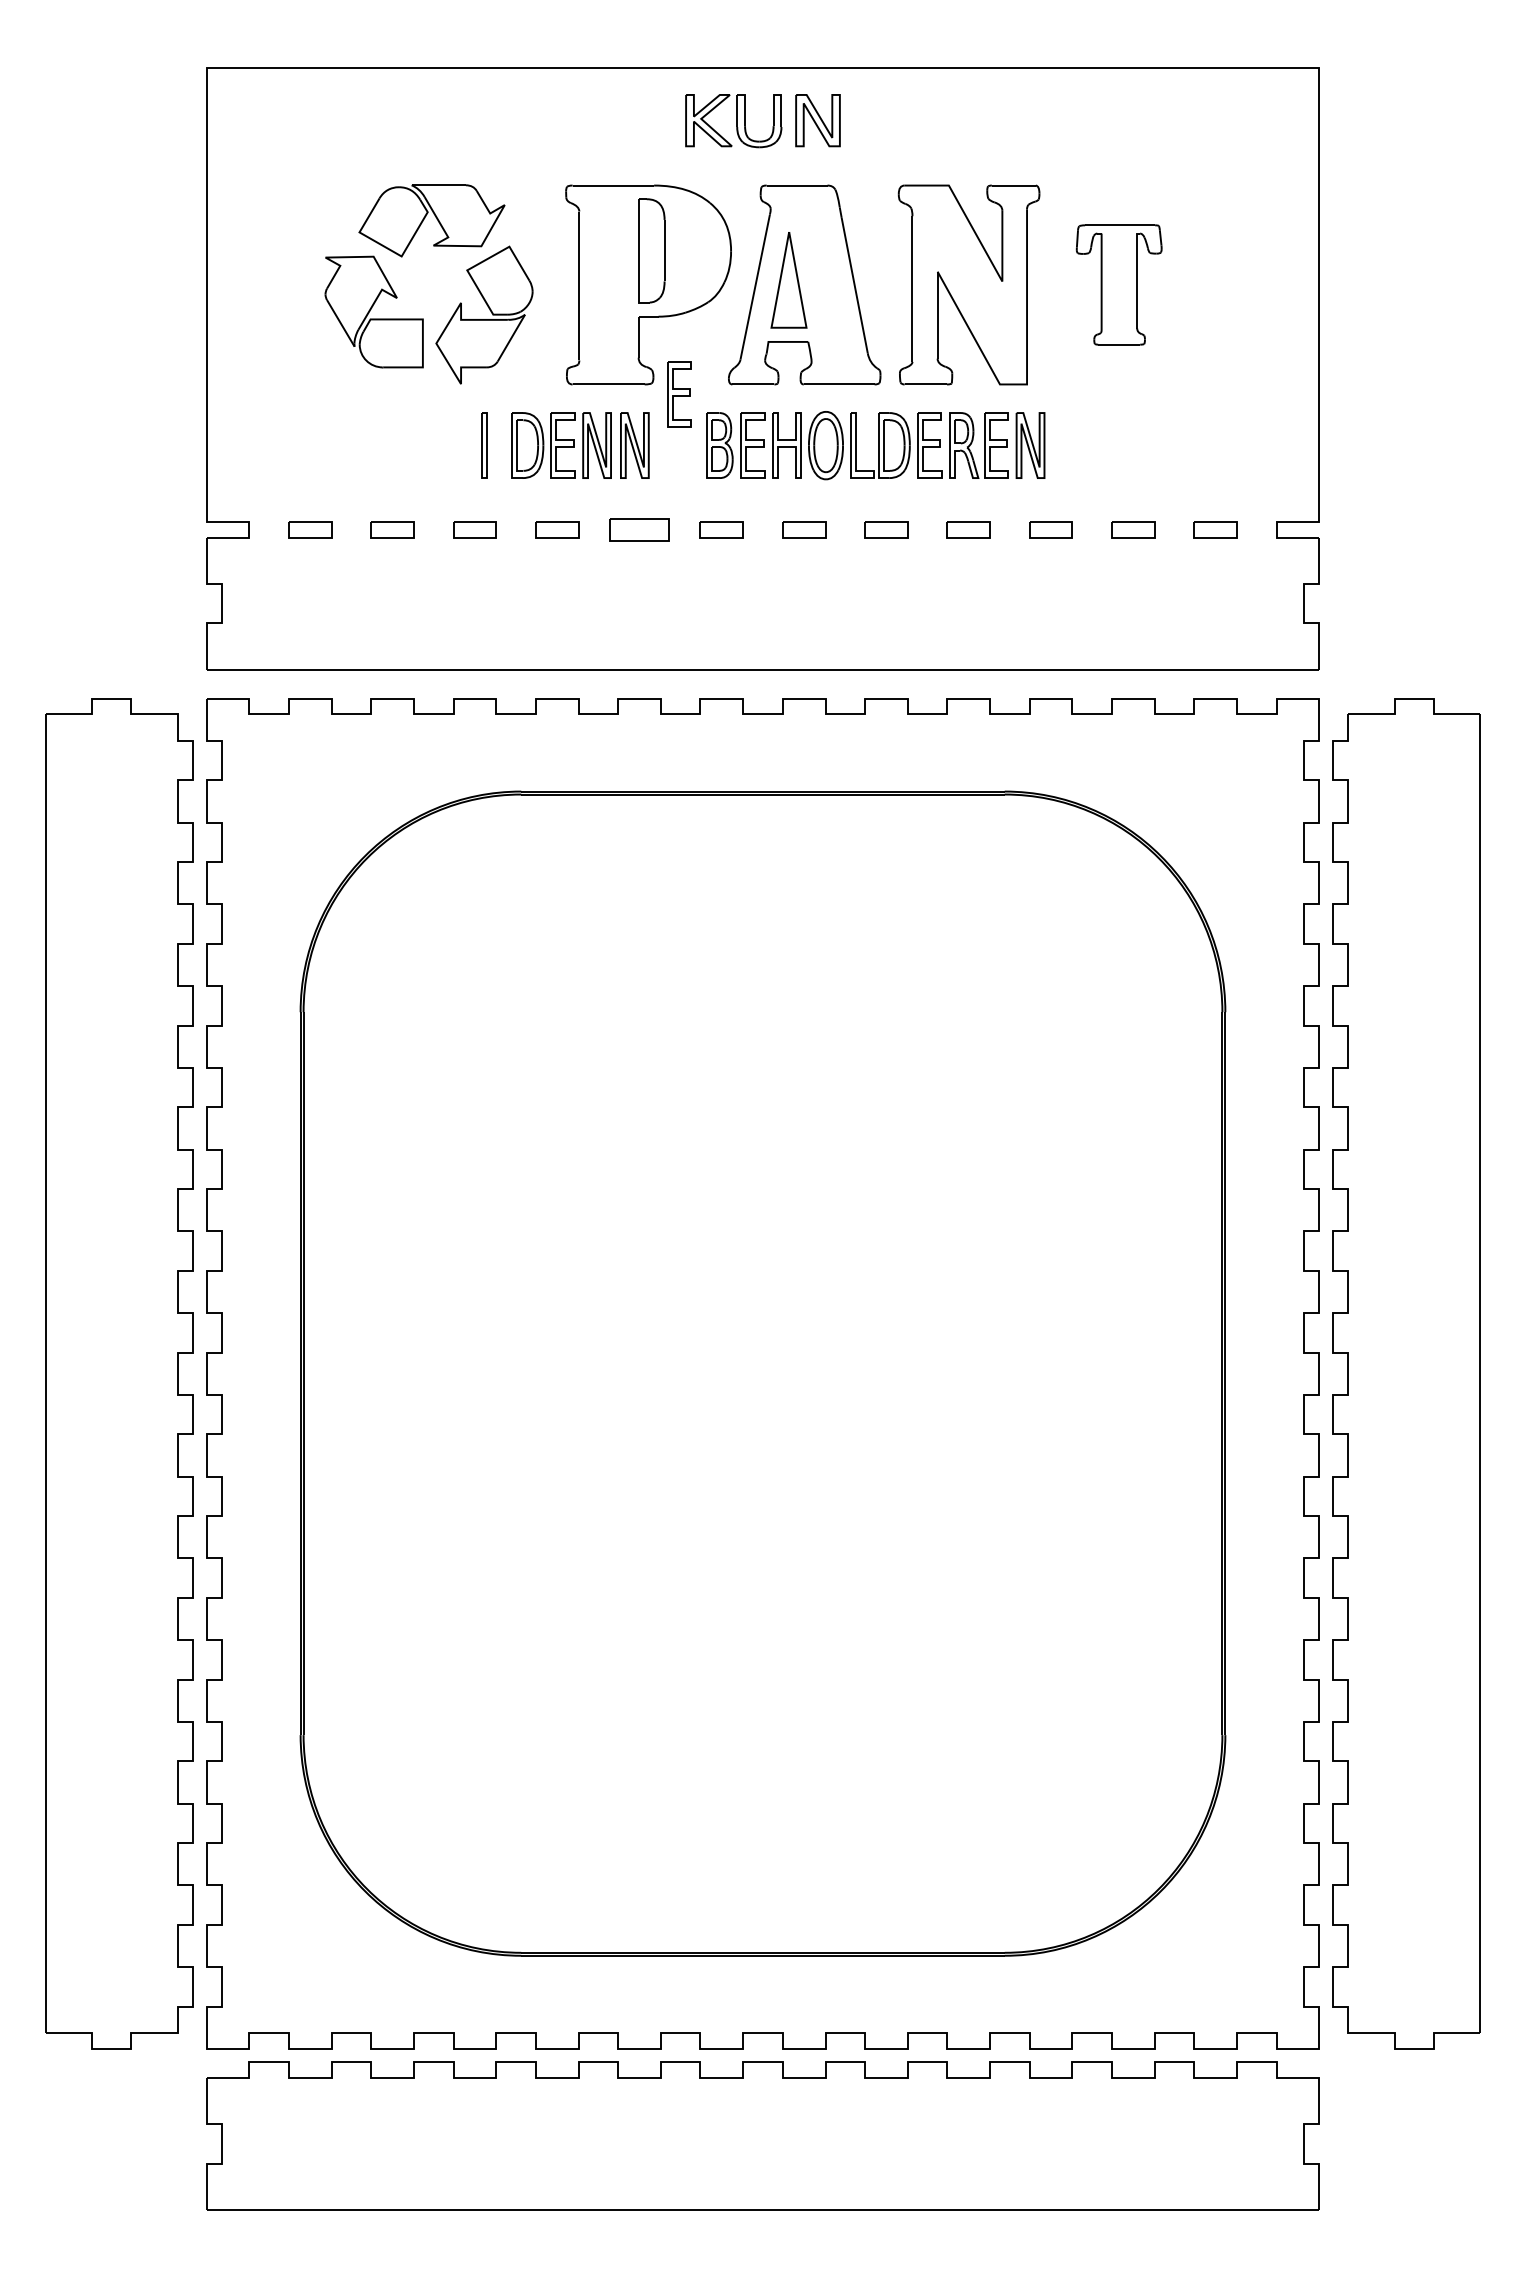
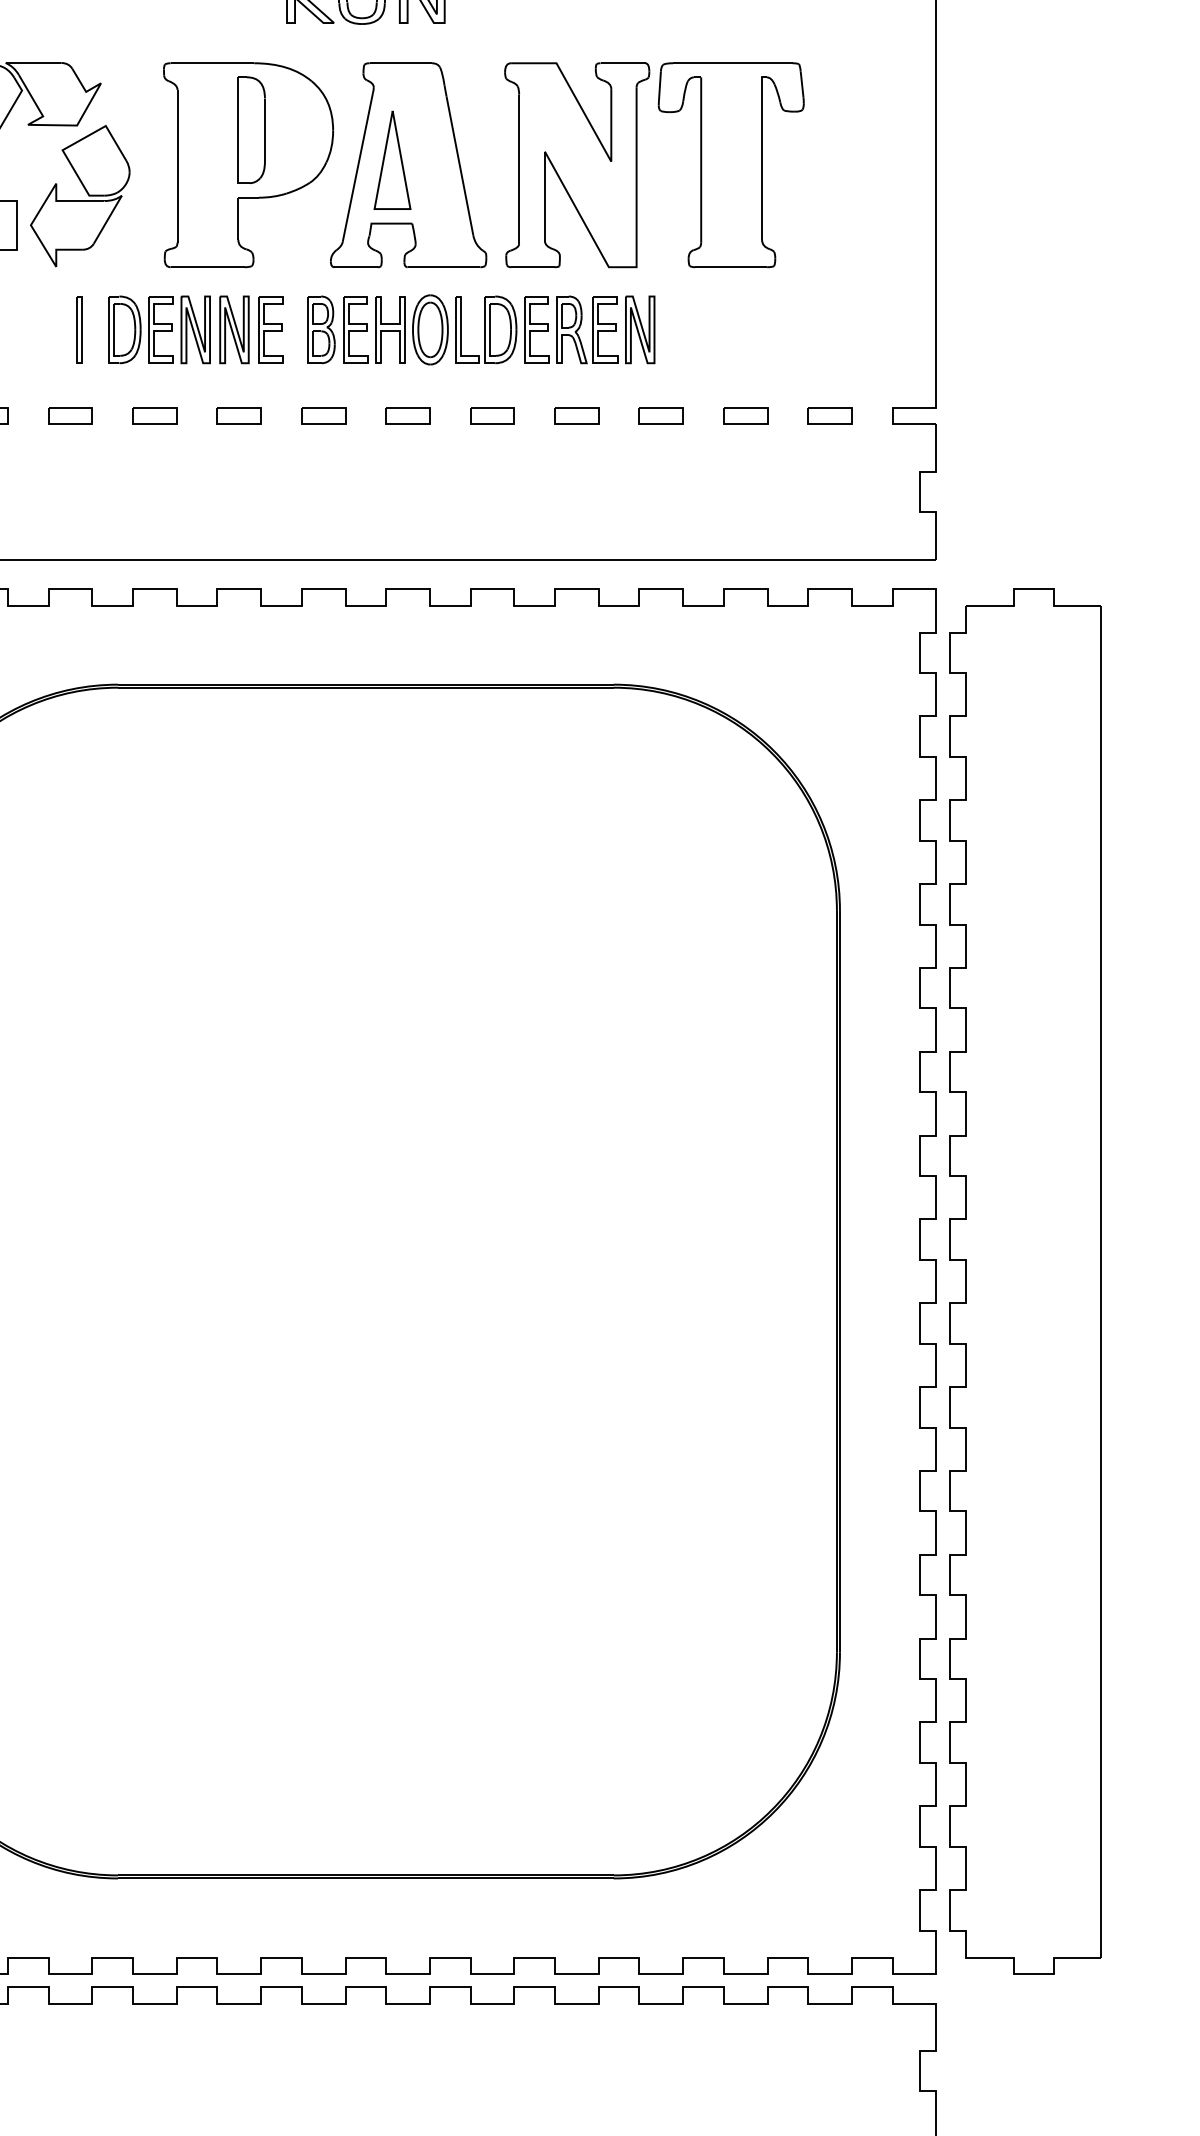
part: (1118, 284) -> (730, 164), size x1.67
part: (679, 394) -> (271, 329), moved
part: (639, 529) -> (239, 415), size x0.71

